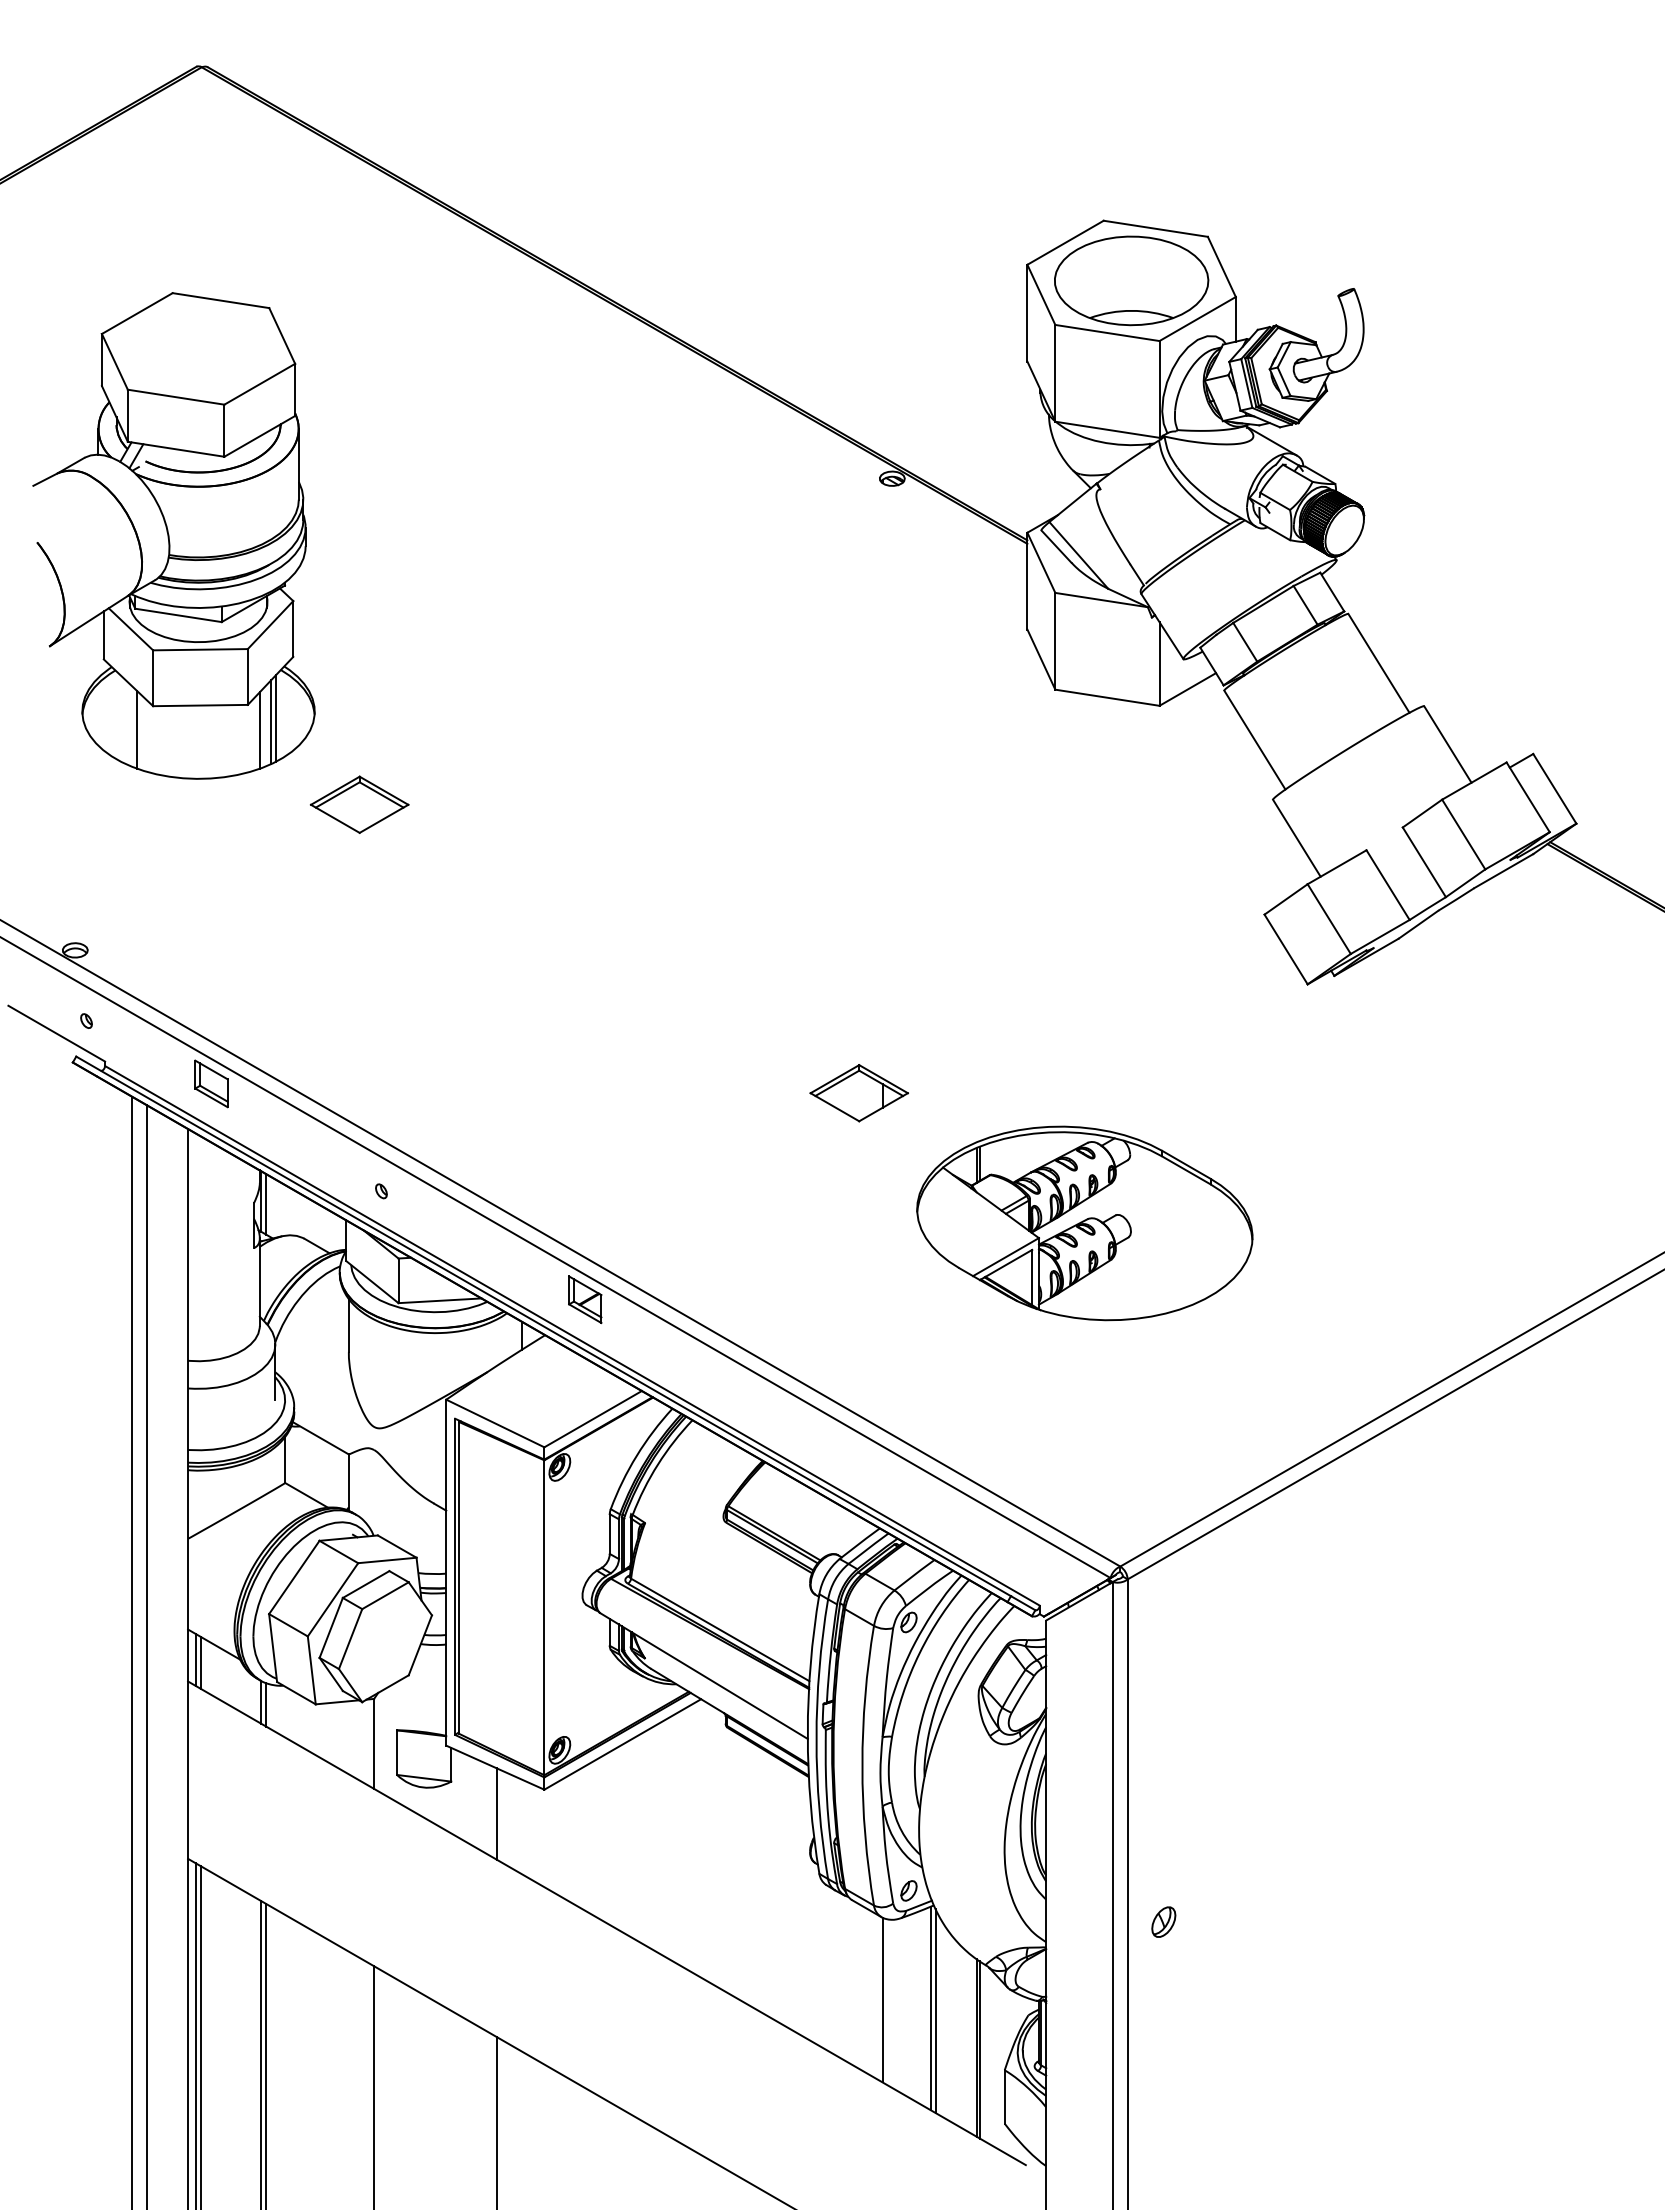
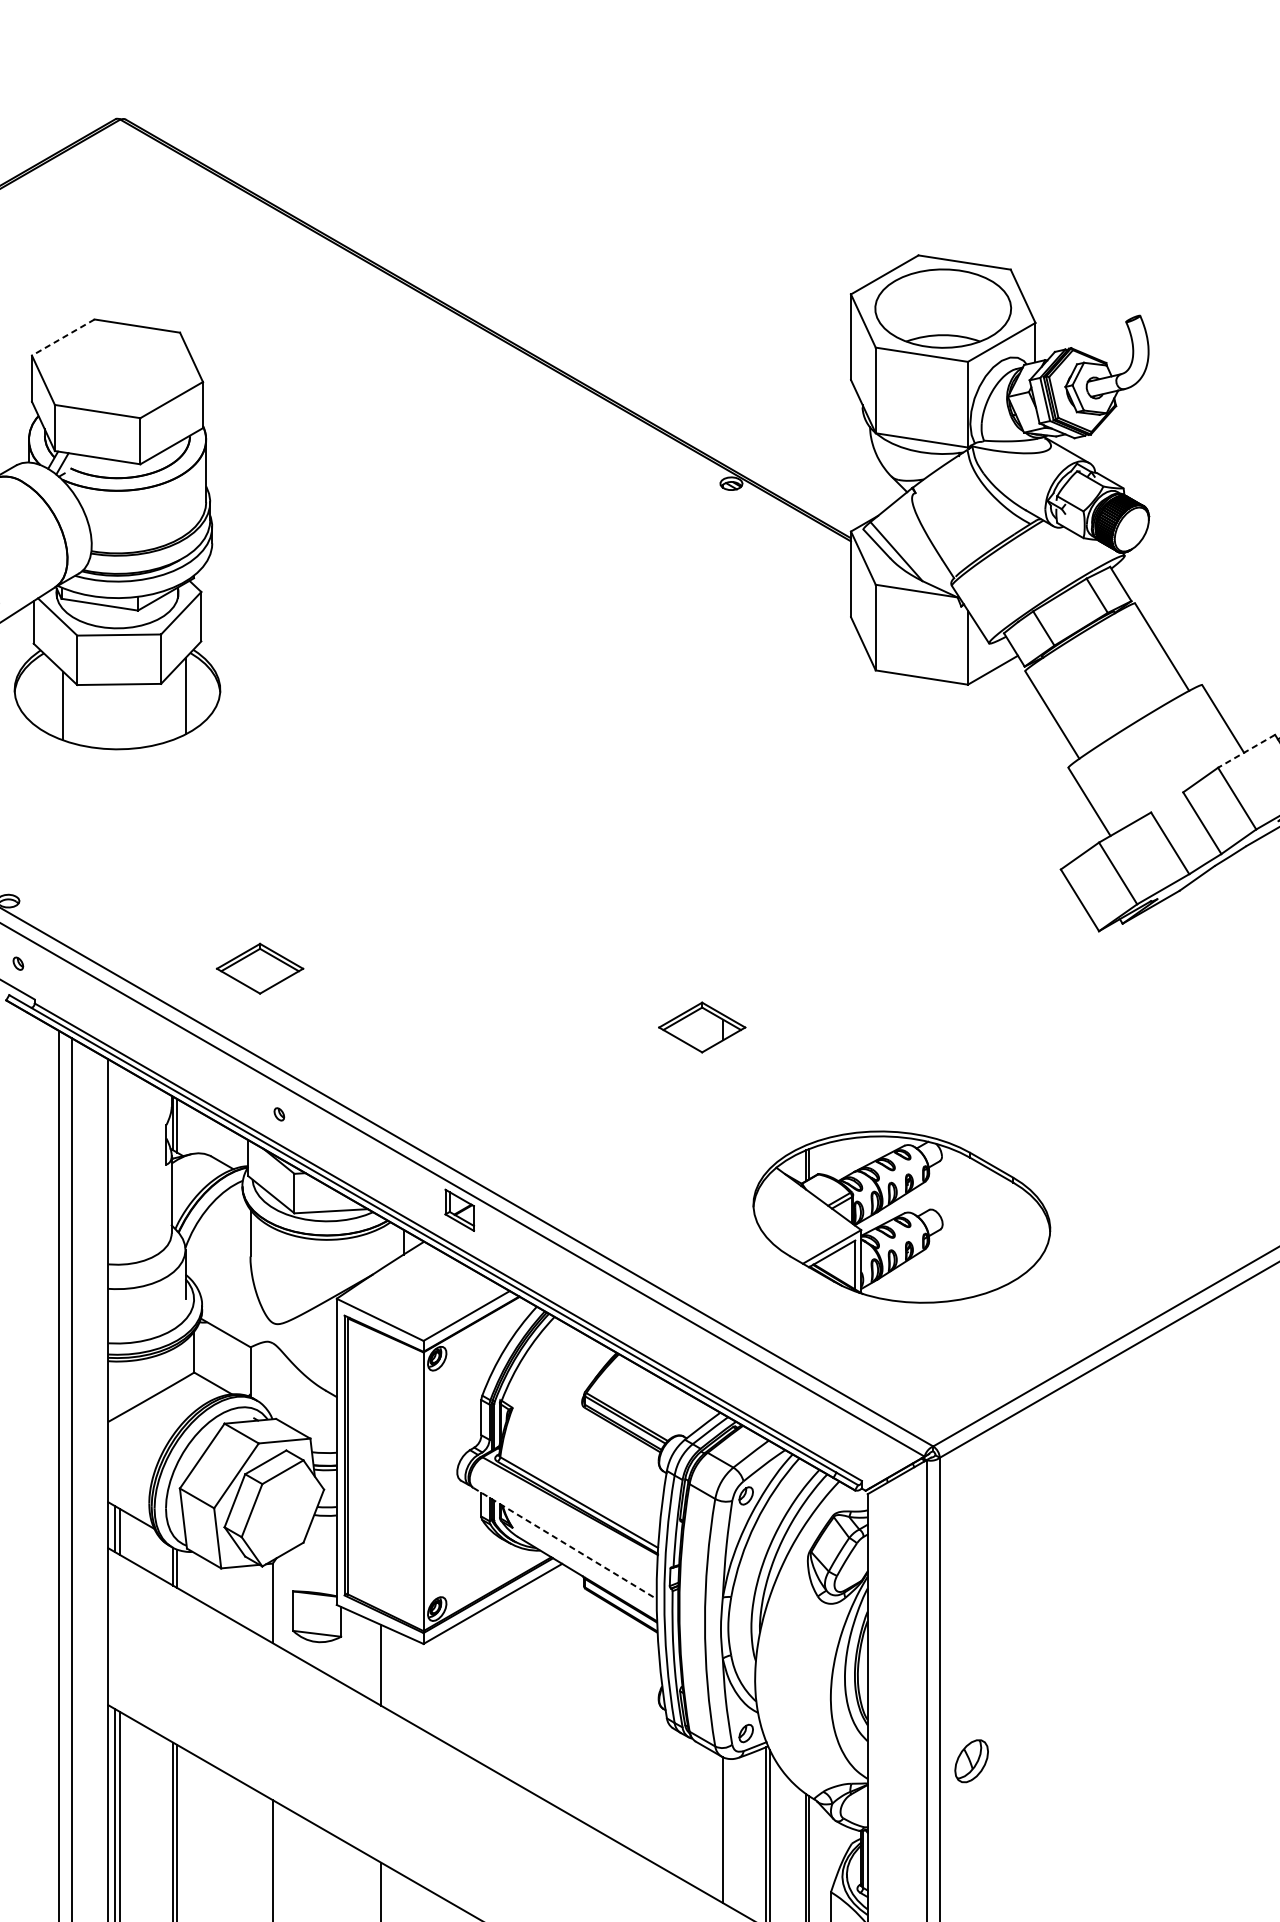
line: (137, 313) -> (63, 337), solid -> dashed
line: (271, 722) -> (182, 699), removed
line: (259, 730) -> (171, 706), removed
line: (1473, 781) -> (1245, 751), solid -> dashed
part: (359, 804) -> (259, 968), moved
part: (211, 1083) -> (128, 1018), removed
part: (1084, 1223) -> (901, 1217), moved
line: (704, 1676) -> (565, 1543), solid -> dashed
part: (1163, 1921) -> (971, 1760), size x1.6

